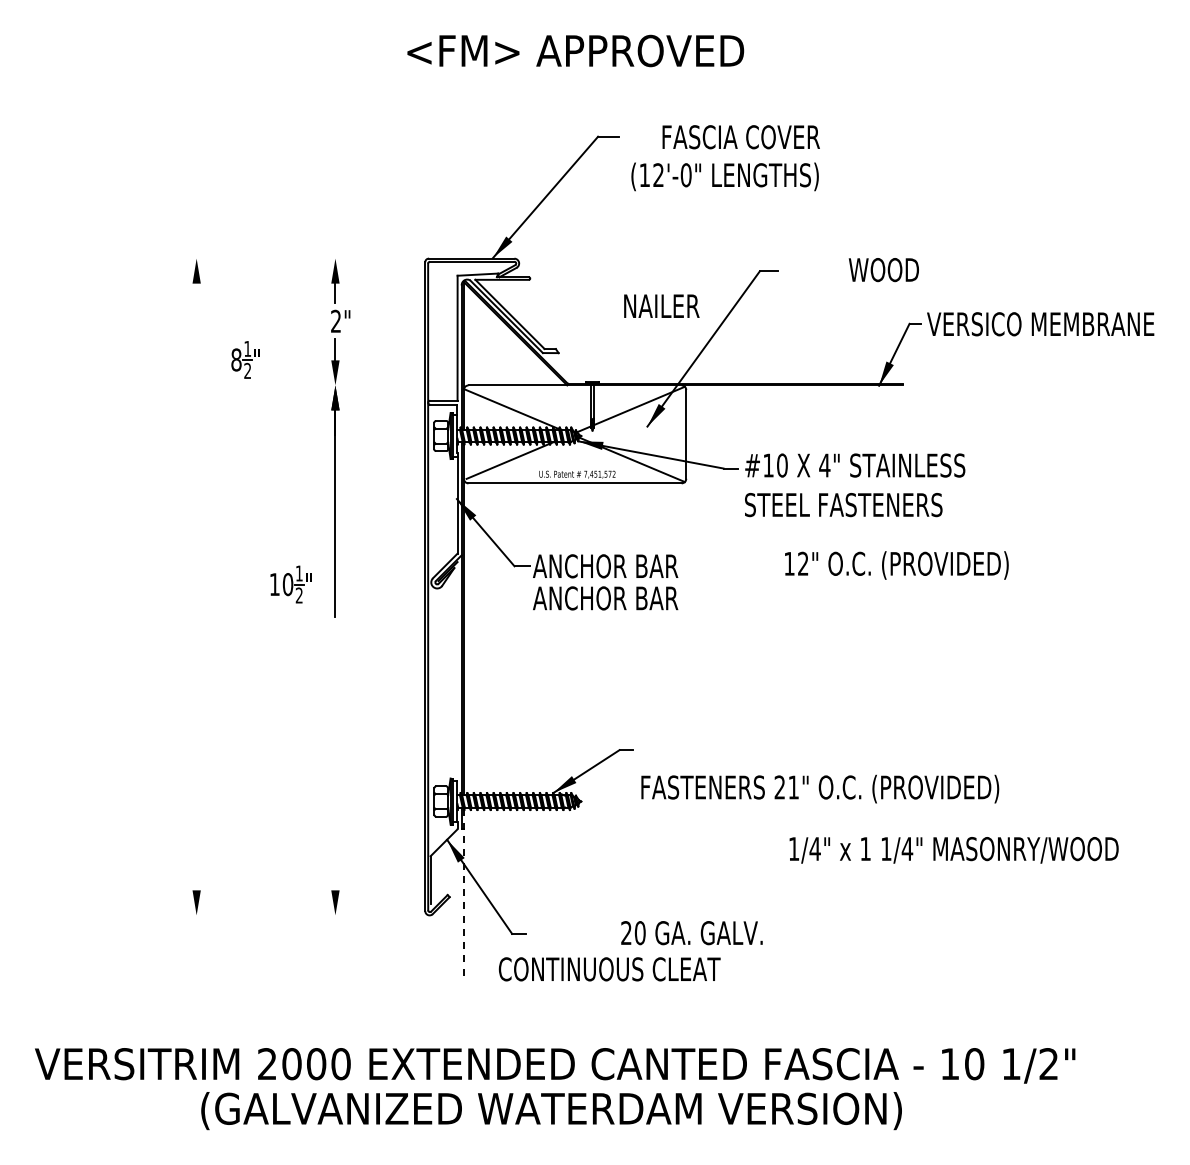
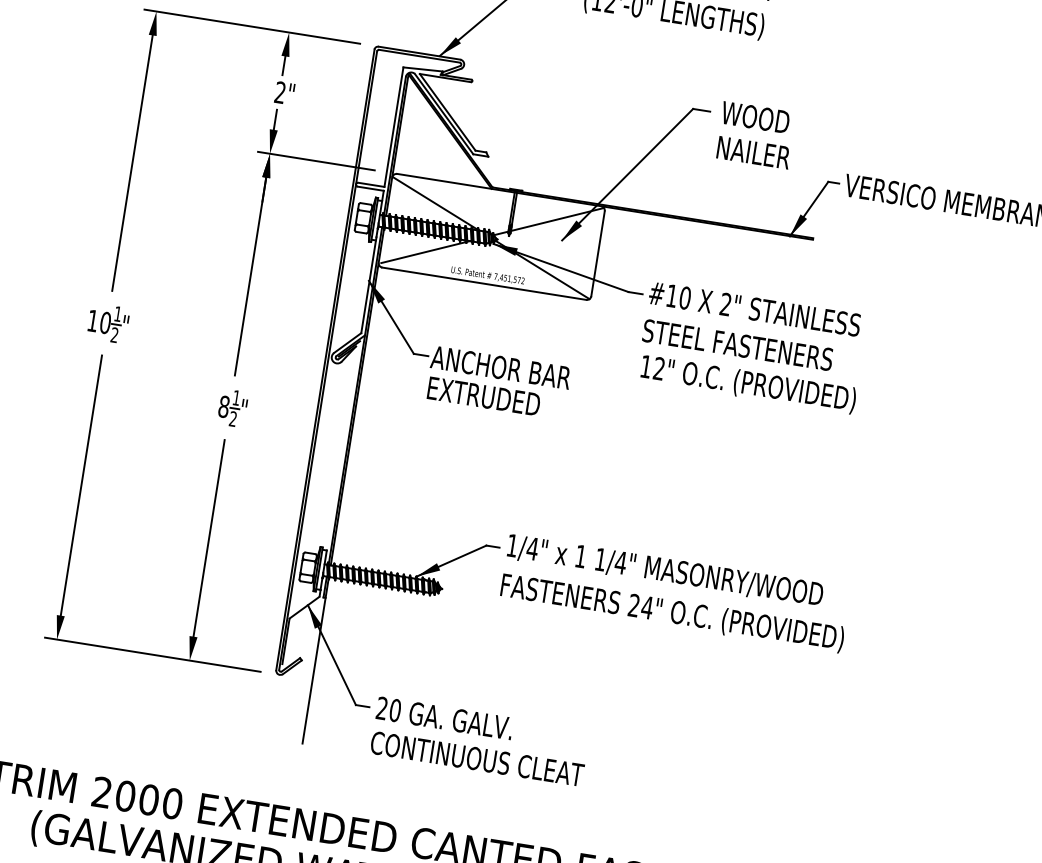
line: (296, 258) -> (251, 26), added
text: (883, 270) -> (755, 117), moved
text: (661, 305) -> (753, 152), moved
part: (245, 359) -> (232, 407), moved
line: (383, 385) -> (315, 161), added
line: (196, 416) -> (132, 162), added
text: (824, 465) -> (725, 304), 4" -> 2"
text: (896, 565) -> (748, 384), moved
part: (290, 584) -> (107, 323), moved
text: (605, 598) -> (495, 398), ANCHOR BAR -> EXTRUDED
line: (196, 754) -> (81, 485), added
line: (335, 787) -> (209, 538), added
text: (793, 787) -> (647, 607), 21" -> 24"
text: (953, 850) -> (664, 571), moved
line: (463, 896) -> (315, 661), dashed -> solid
line: (296, 915) -> (152, 654), added
text: (691, 933) -> (444, 718), moved
text: (609, 969) -> (477, 759), moved

